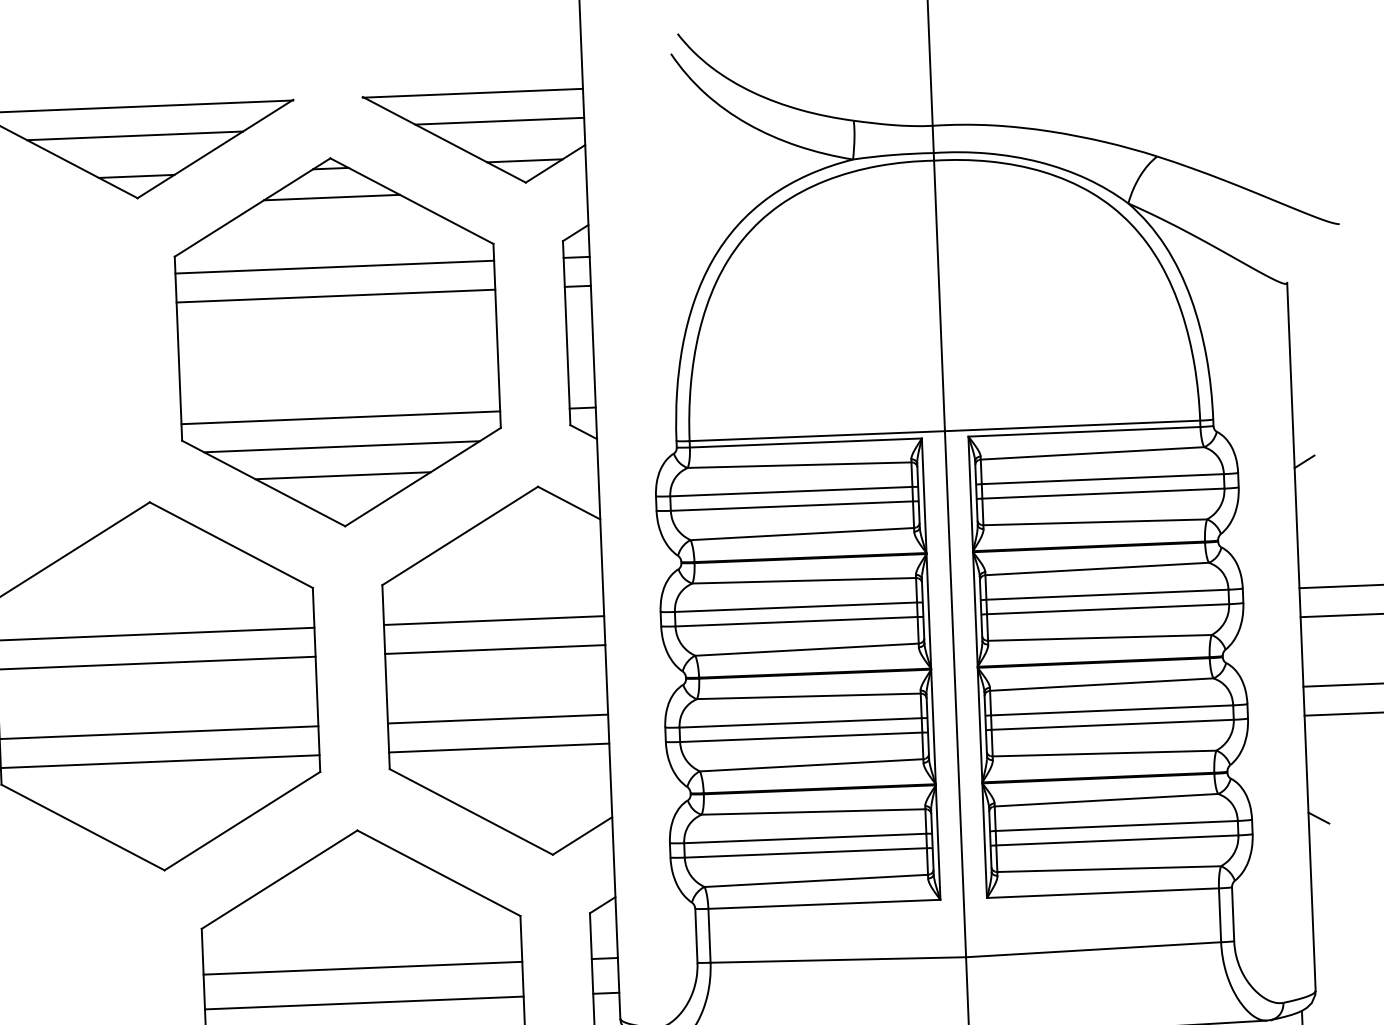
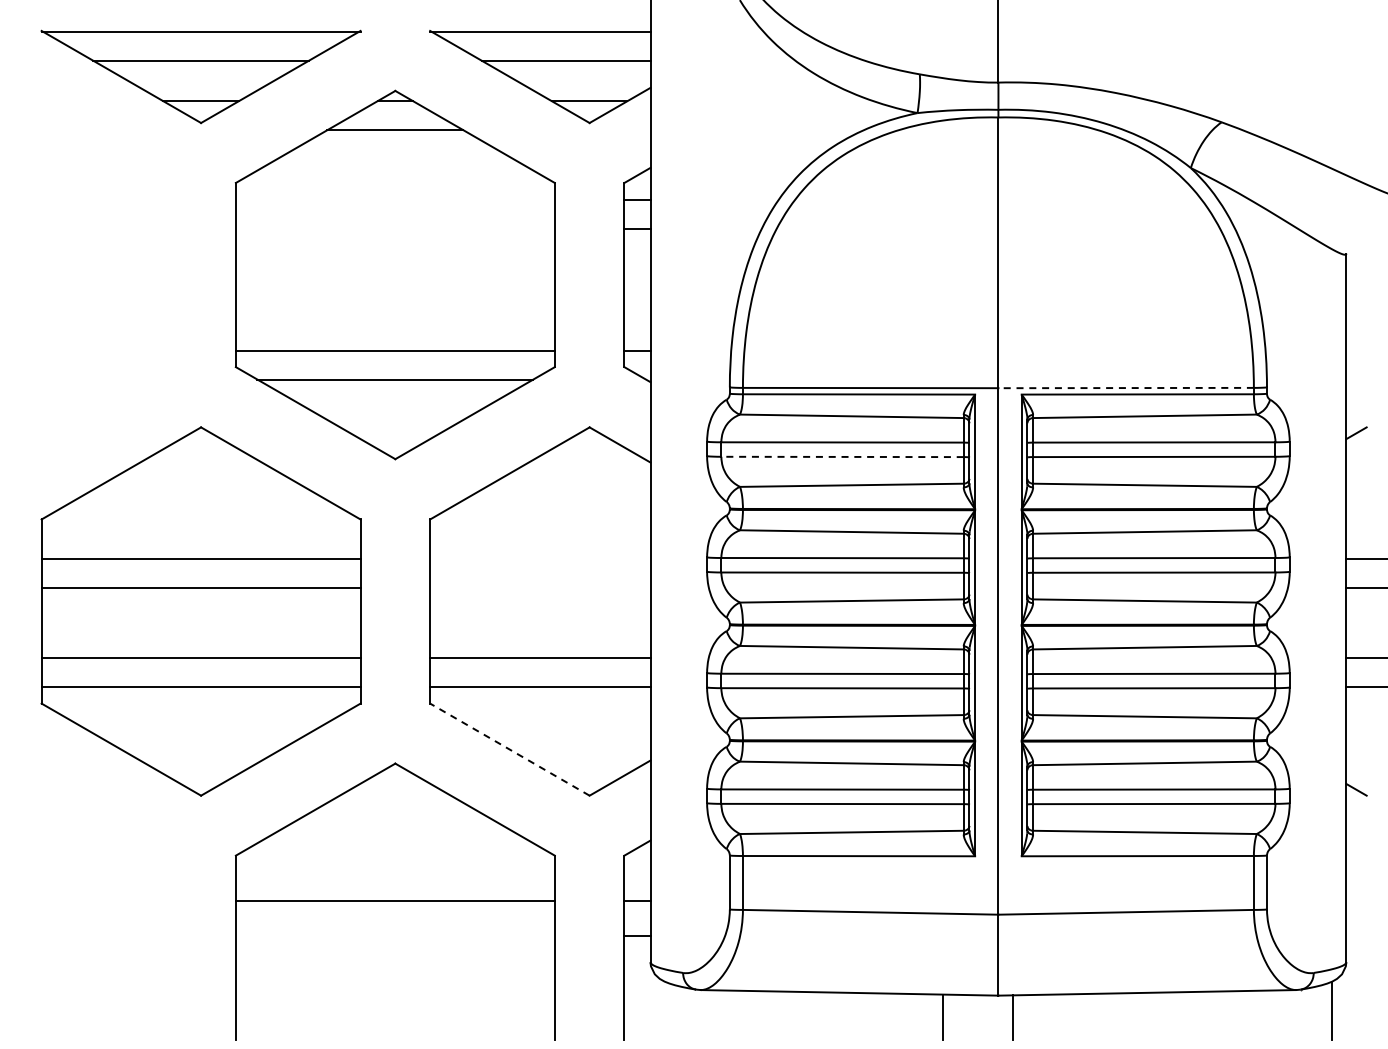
line: (333, 266) -> (394, 199), removed
line: (335, 295) -> (394, 228), removed
line: (1072, 426) -> (1126, 388), solid -> dashed
line: (343, 475) -> (395, 408), removed
line: (791, 505) -> (842, 456), solid -> dashed
line: (494, 620) -> (540, 559), removed
line: (495, 649) -> (540, 588), removed
line: (470, 811) -> (509, 749), solid -> dashed
line: (363, 1003) -> (394, 936), removed

